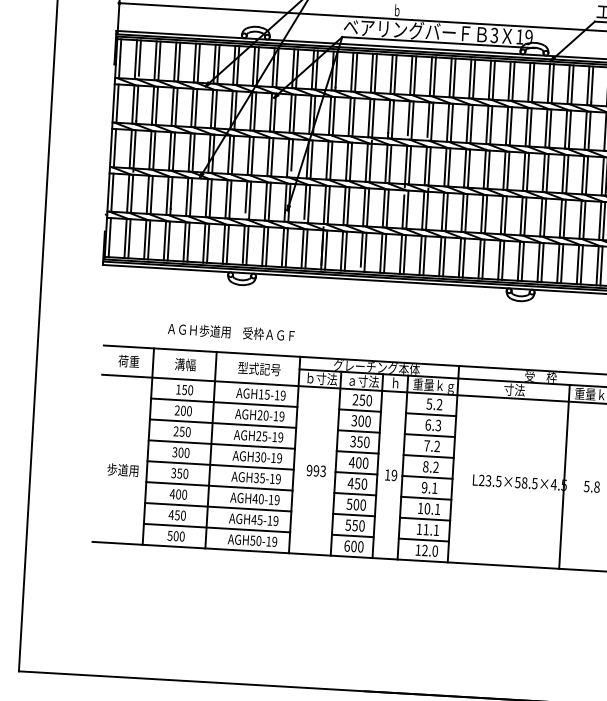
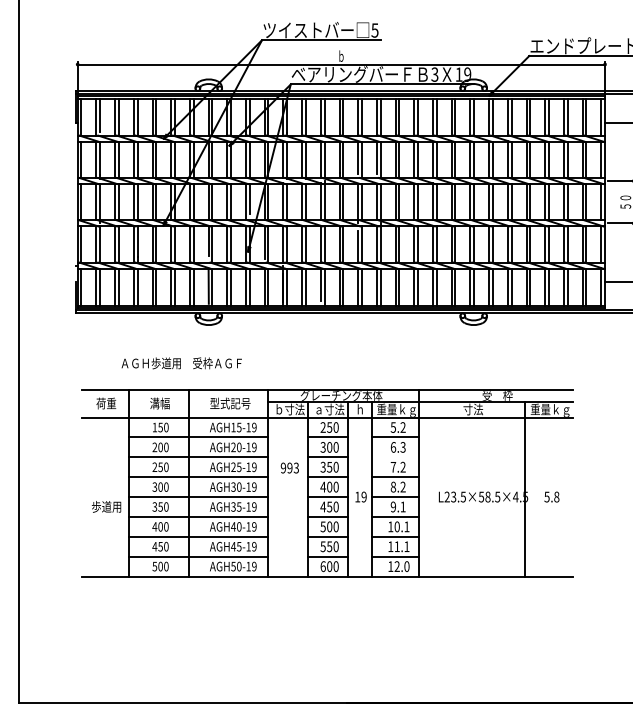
text: (231, 332) -> (181, 363), moved
line: (429, 435) -> (395, 457), removed
text: (315, 470) -> (289, 467), moved

